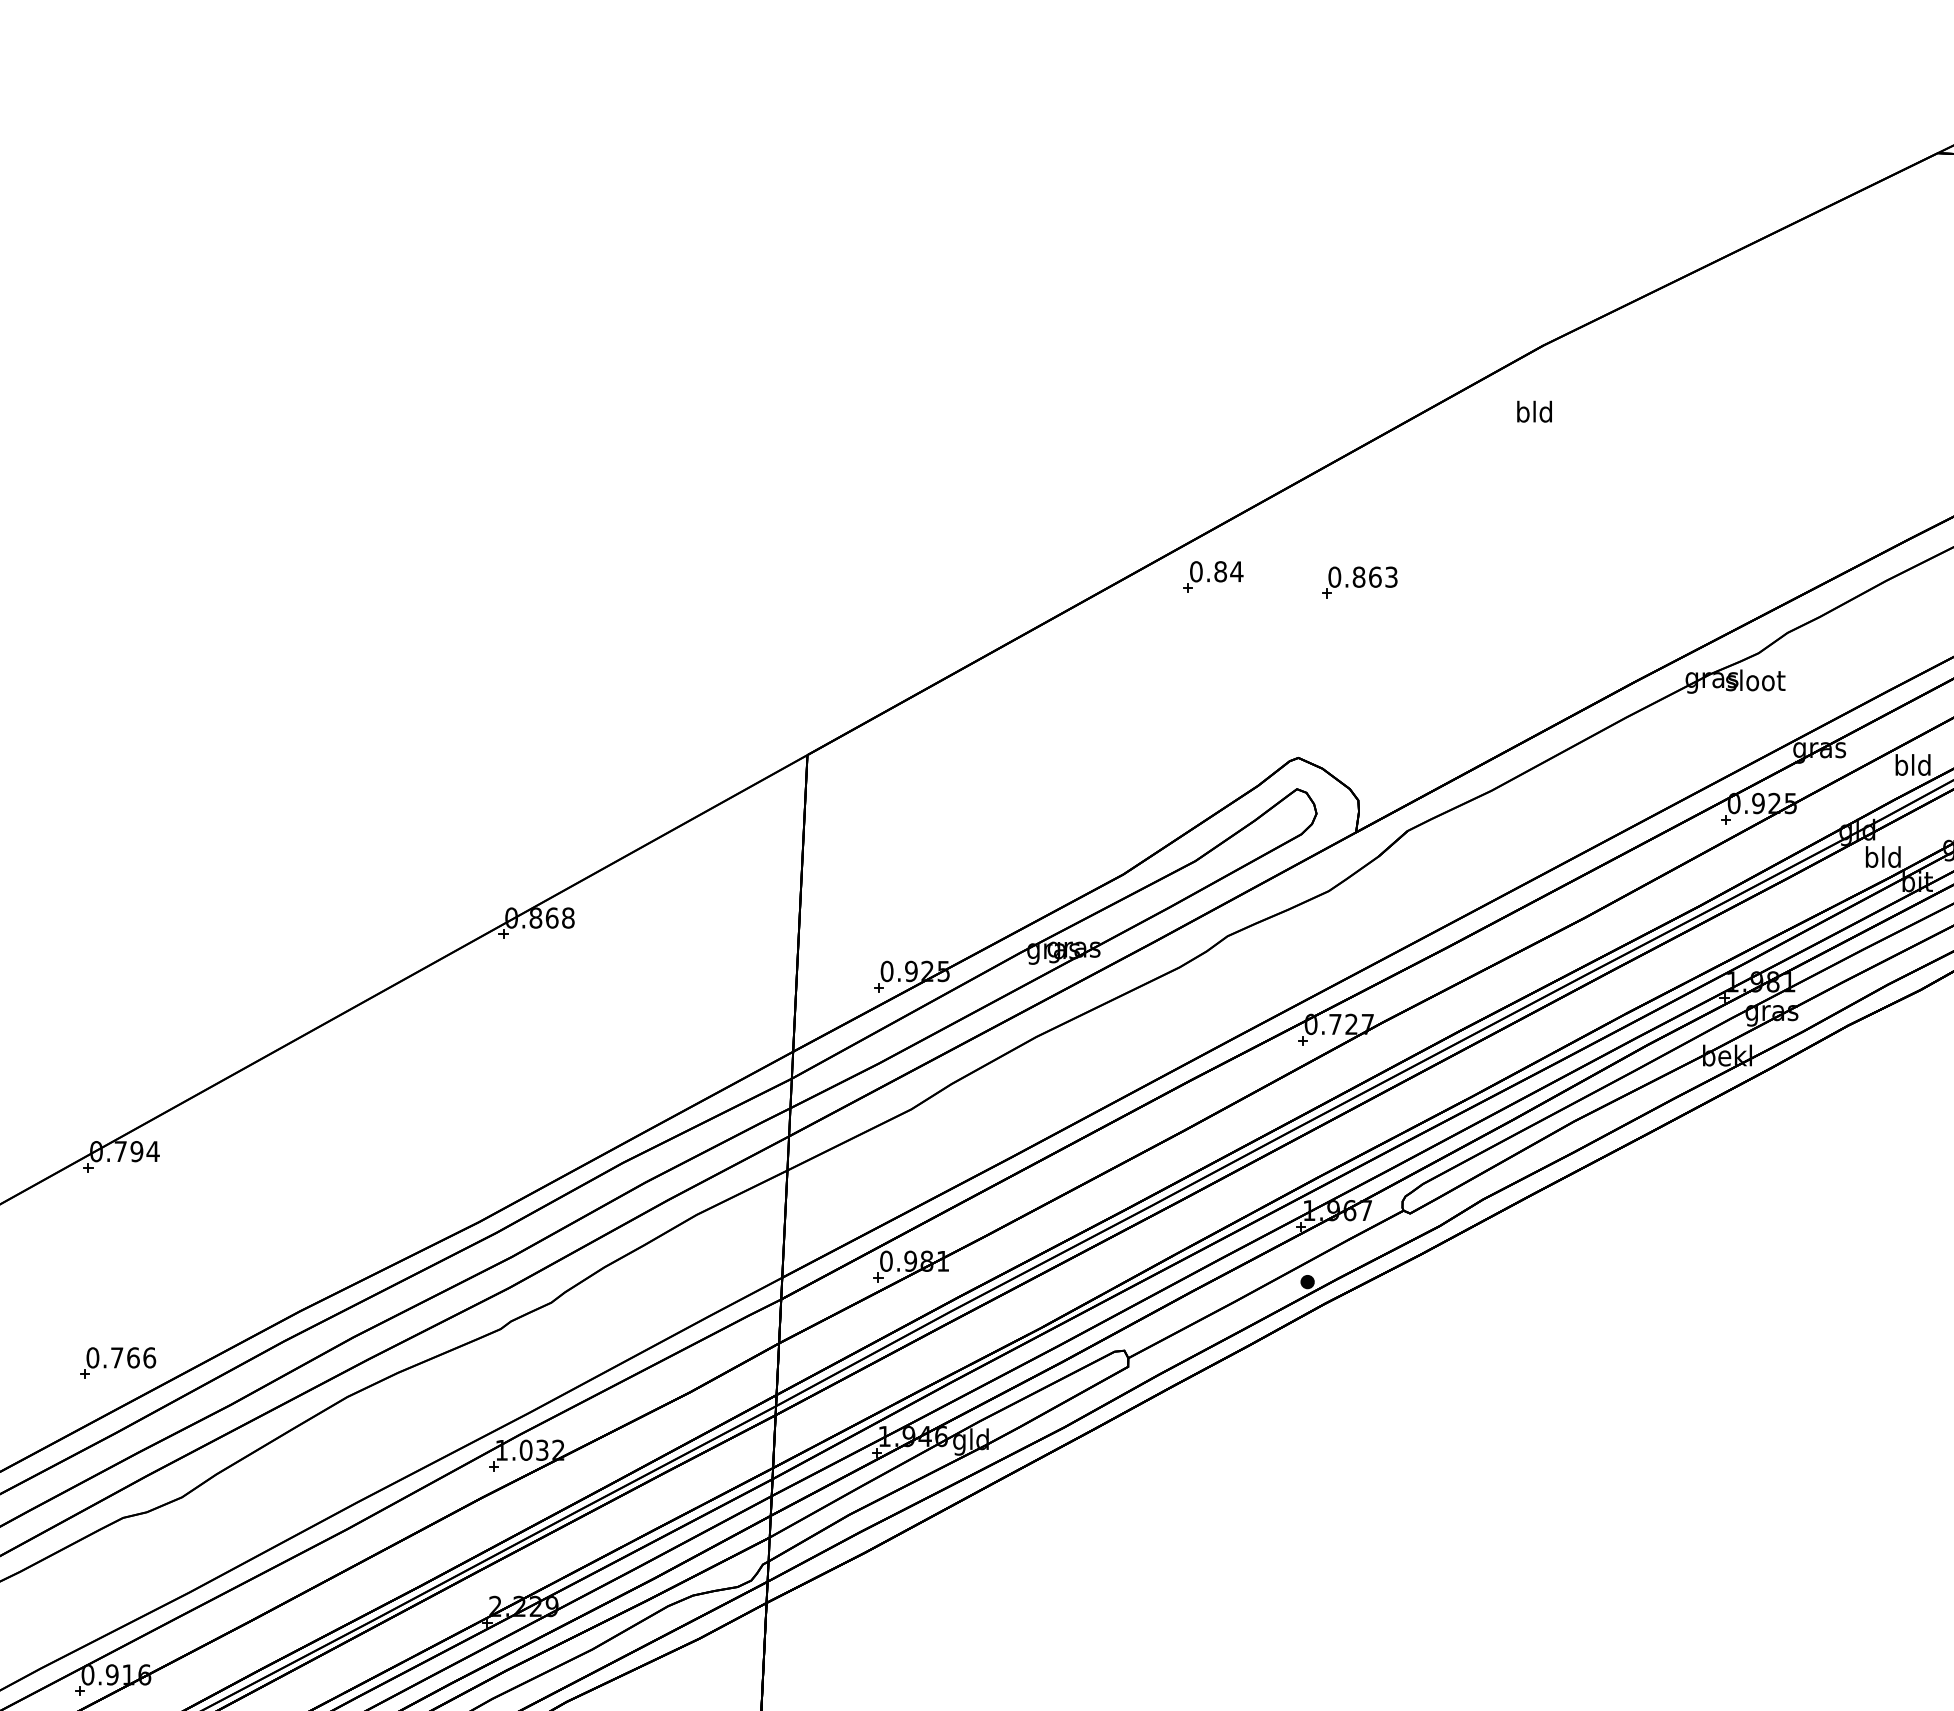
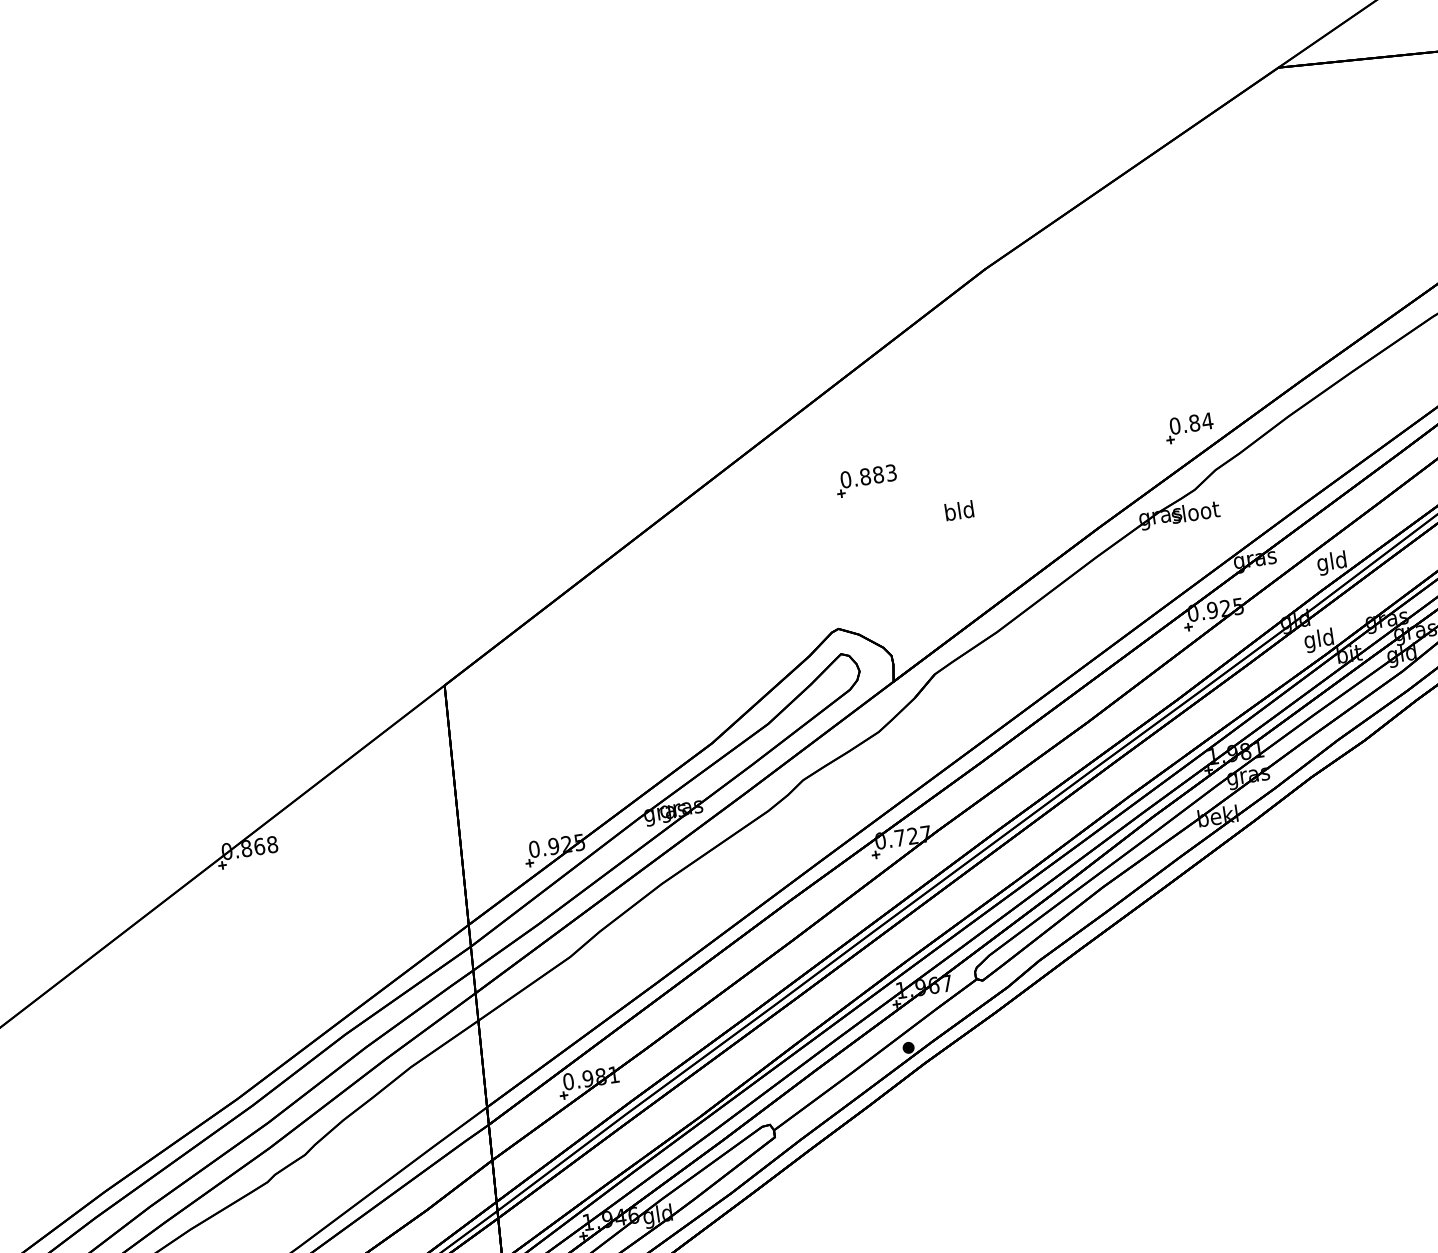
text: (1534, 411) -> (959, 510), moved
part: (1213, 576) -> (1189, 427), moved
text: (1375, 576) -> (878, 474), 0.863 -> 0.883
text: (1901, 767) -> (1322, 564), bld -> gld
text: (1871, 859) -> (1309, 641), bld -> gld

